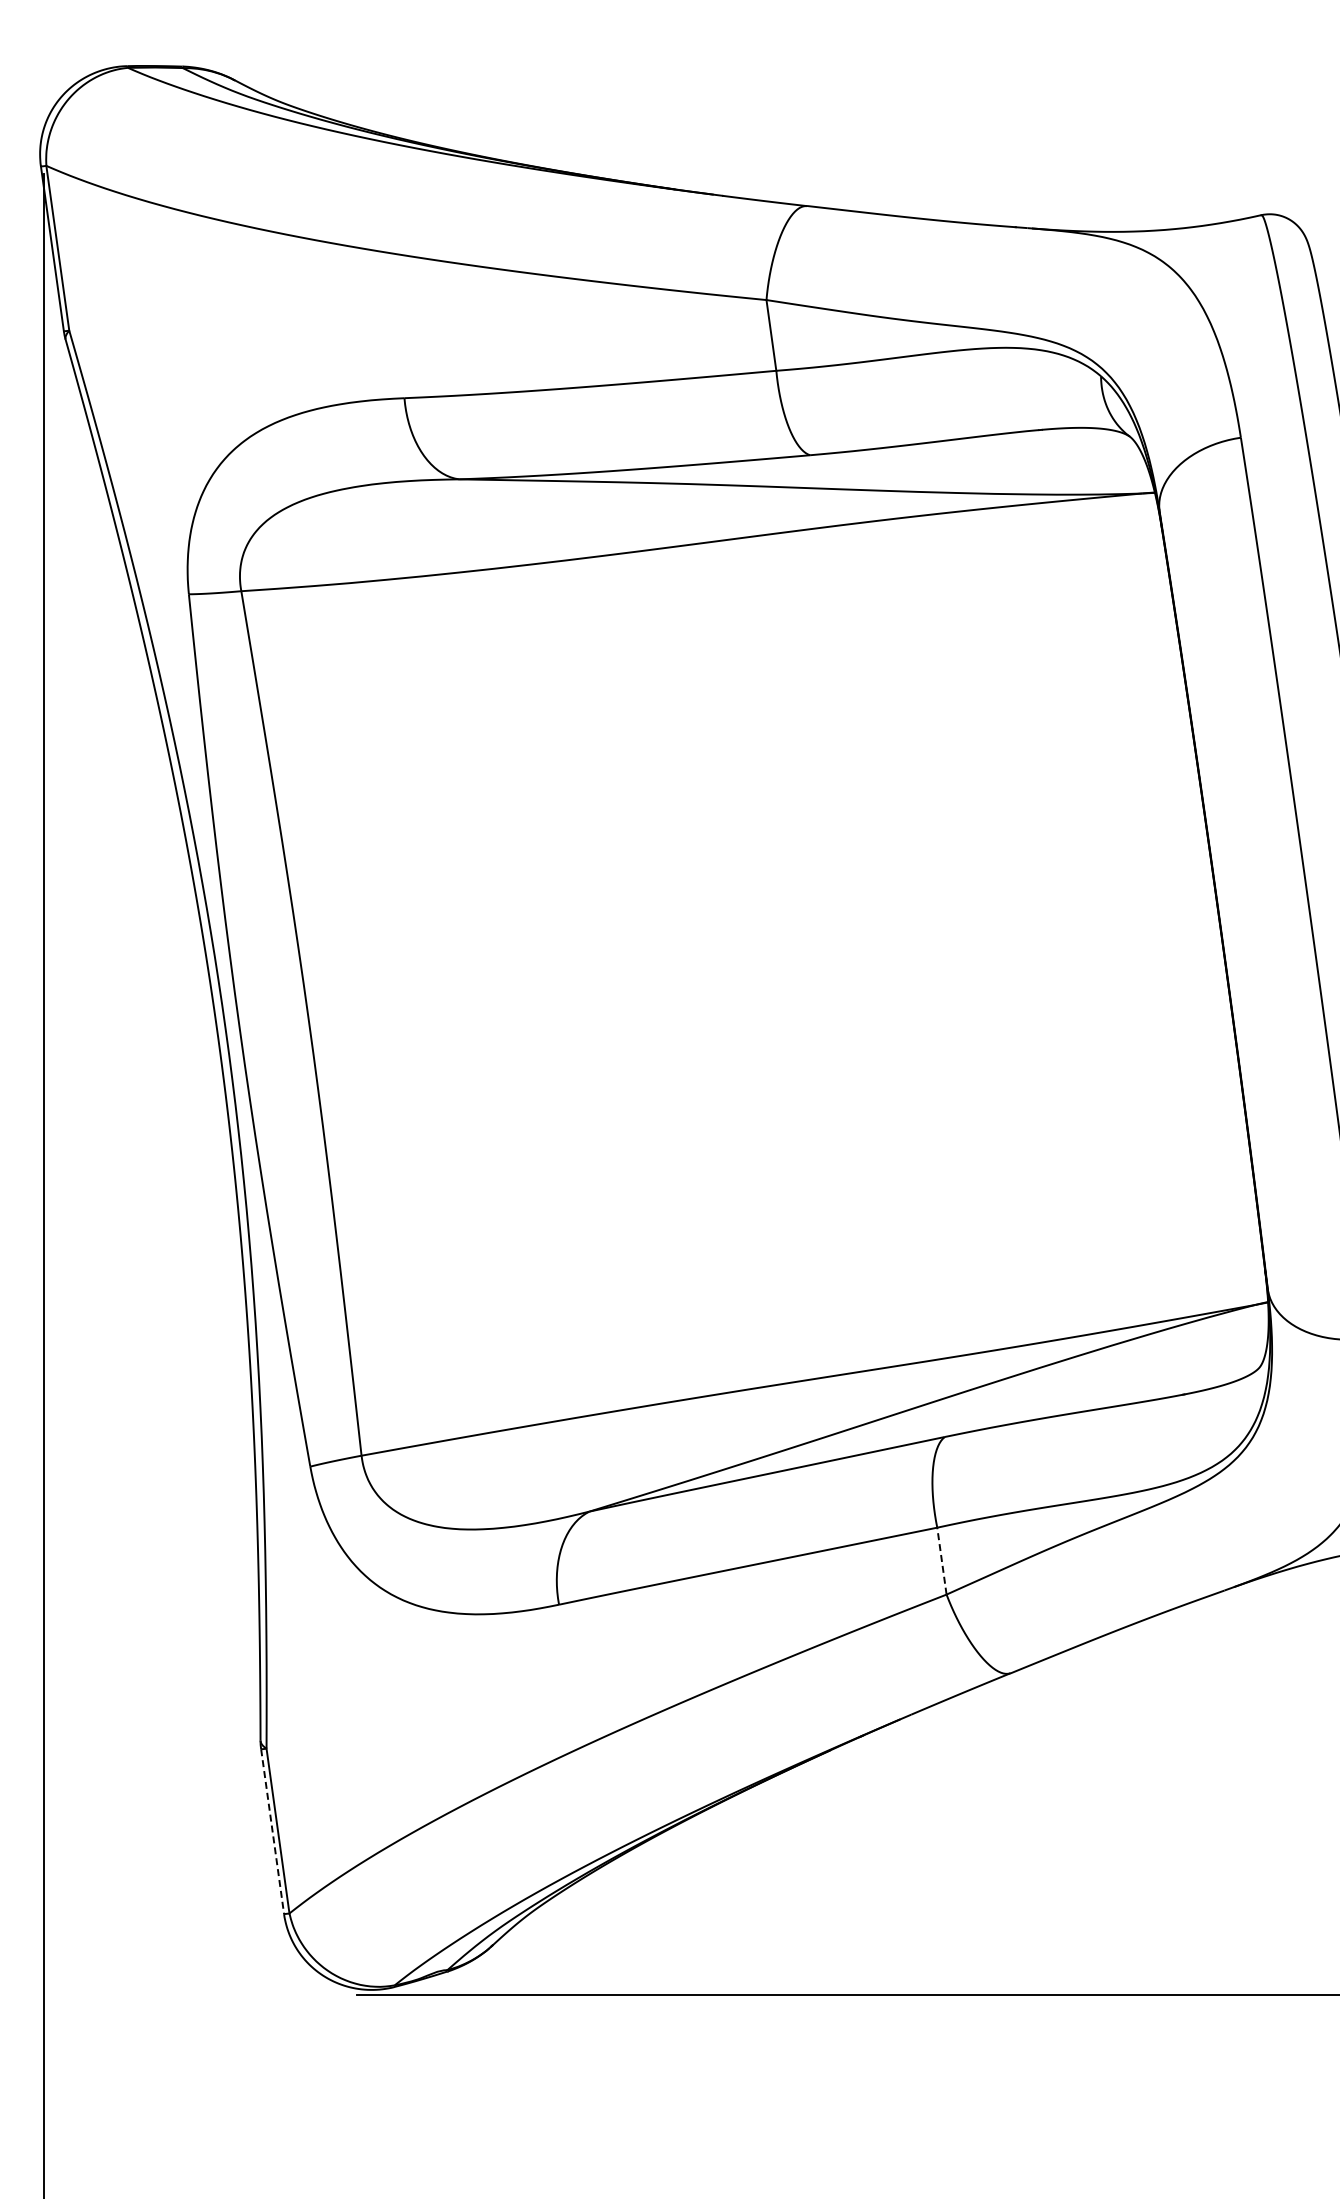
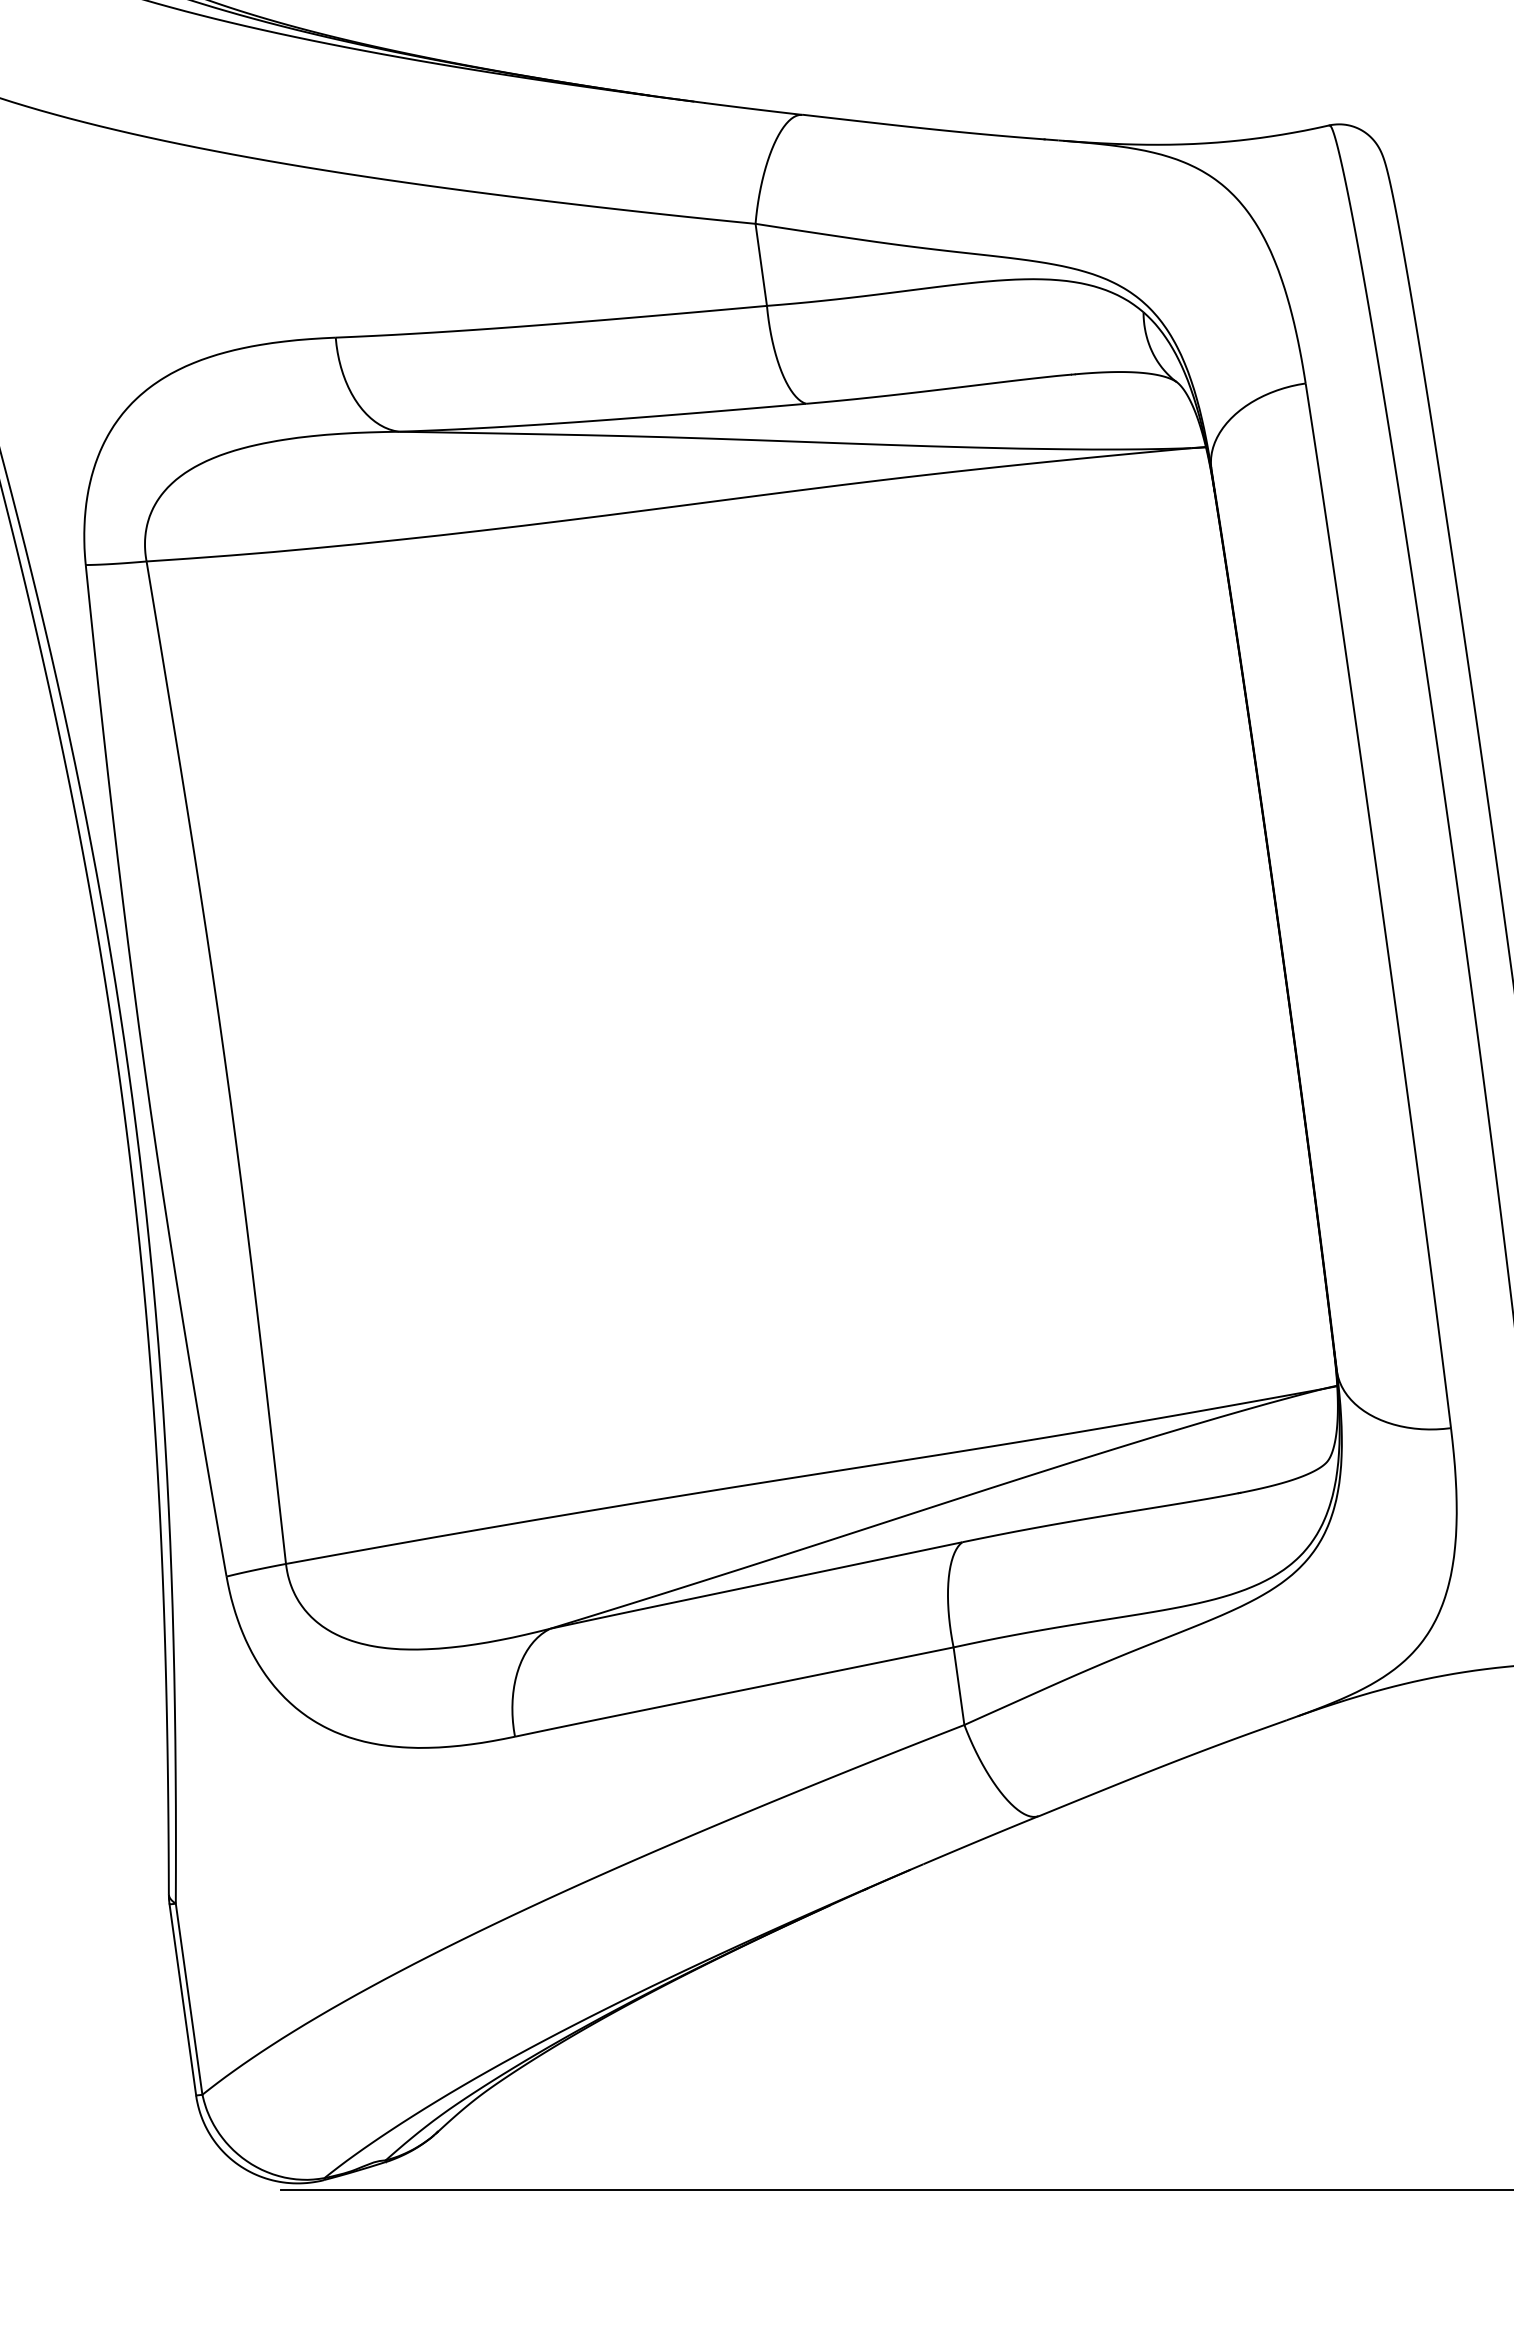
line: (941, 1561) -> (958, 1686), dashed -> solid
line: (272, 1832) -> (182, 2000), dashed -> solid

